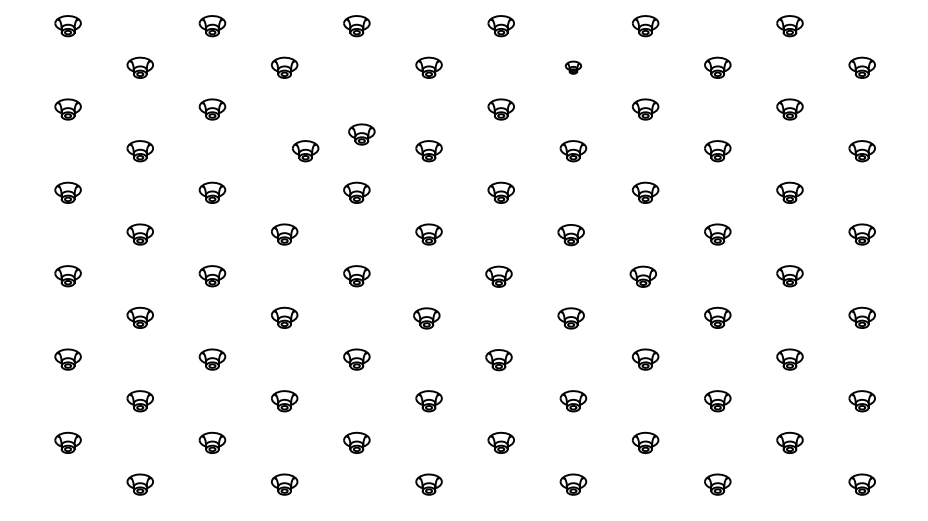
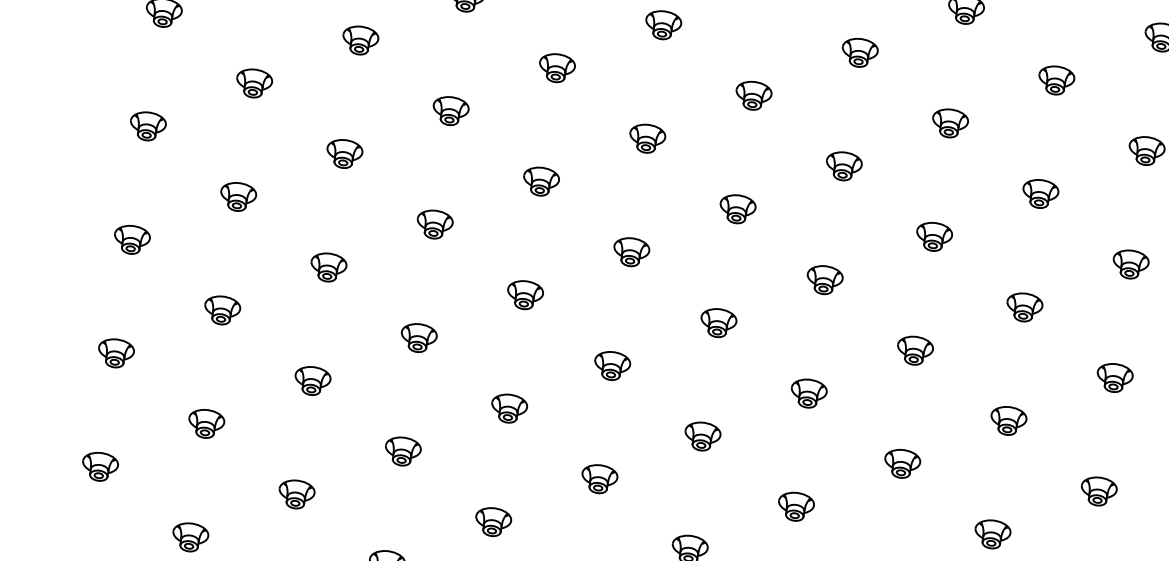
part: (573, 67) -> (859, 52), size x1.67
part: (361, 134) -> (556, 68), moved
part: (305, 151) -> (450, 111), moved

